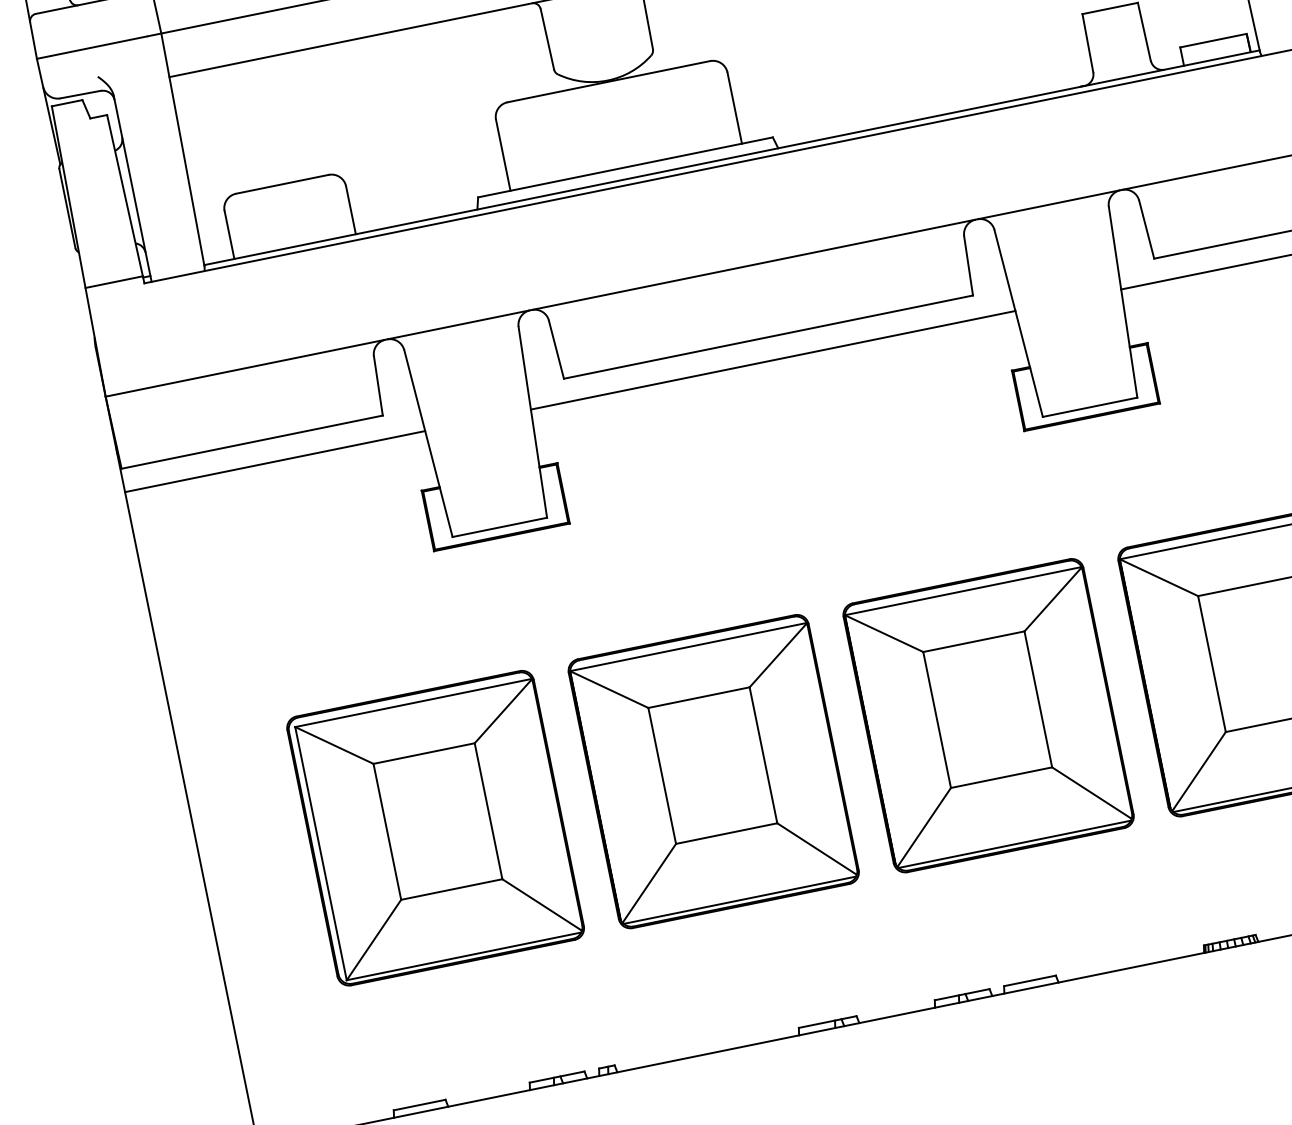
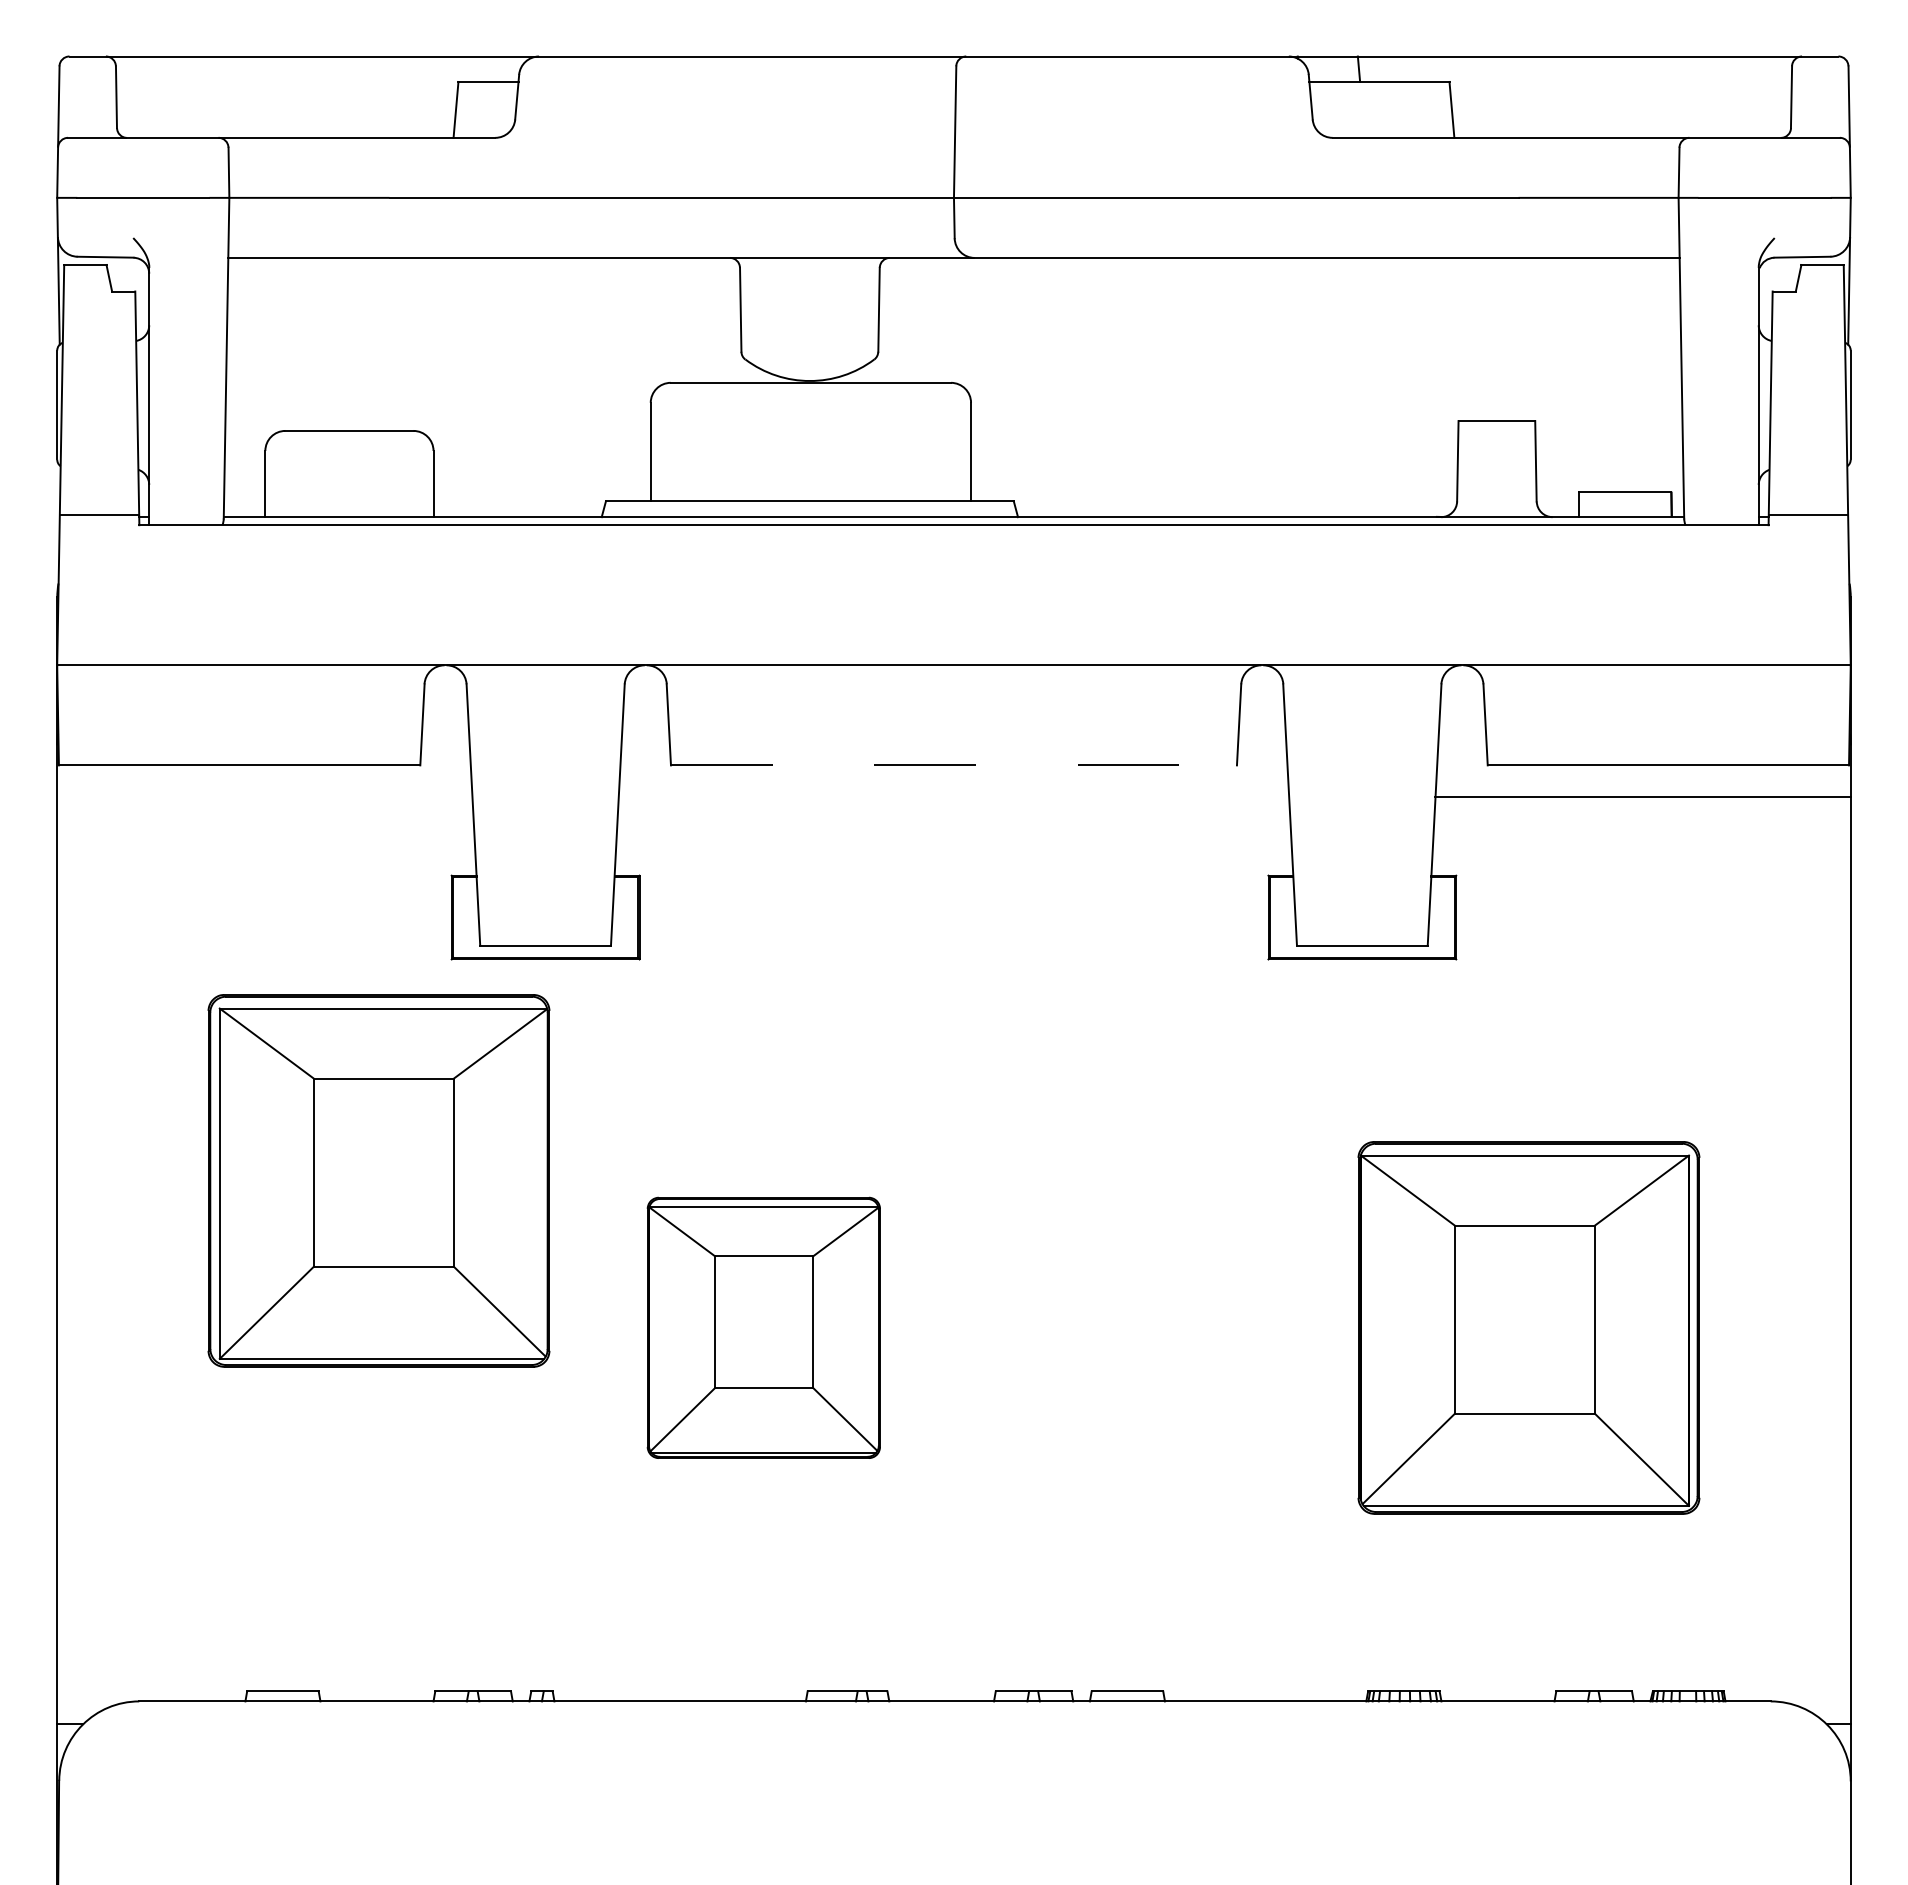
line: (768, 337) -> (953, 765), solid -> dashed
line: (772, 360) -> (953, 797), removed
line: (274, 461) -> (264, 797), removed
part: (988, 715) -> (1143, 1327), removed
part: (713, 771) -> (763, 1327), size x0.7
part: (435, 827) -> (378, 1180), moved

